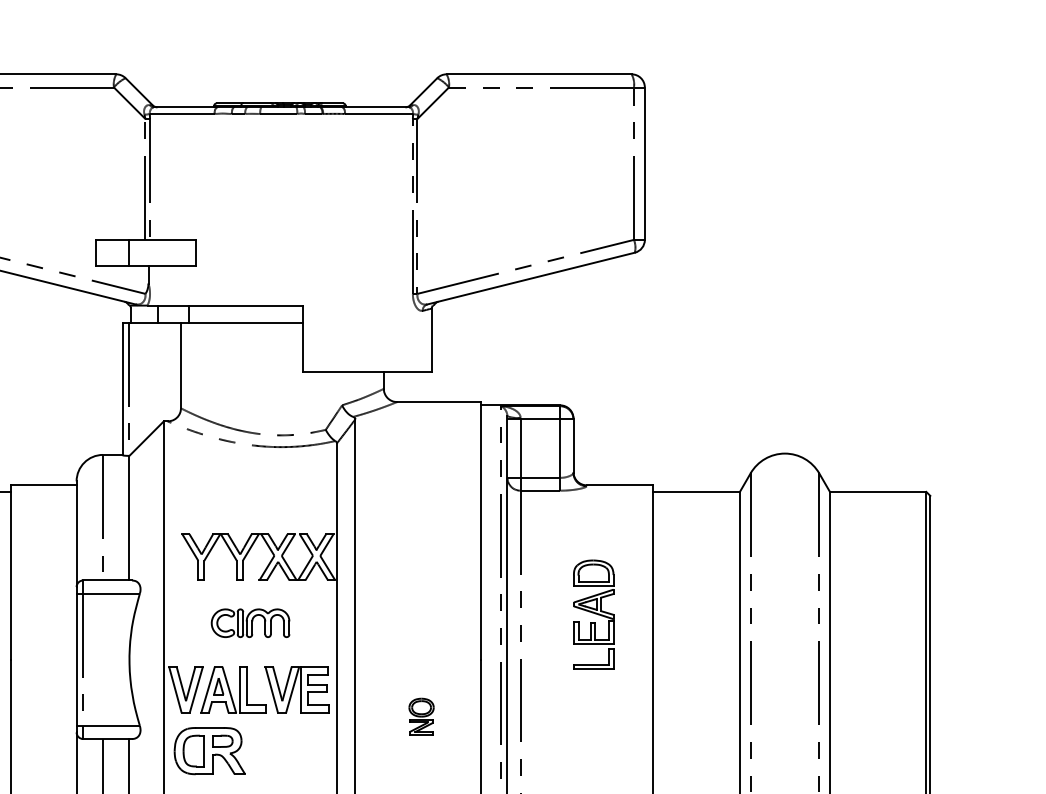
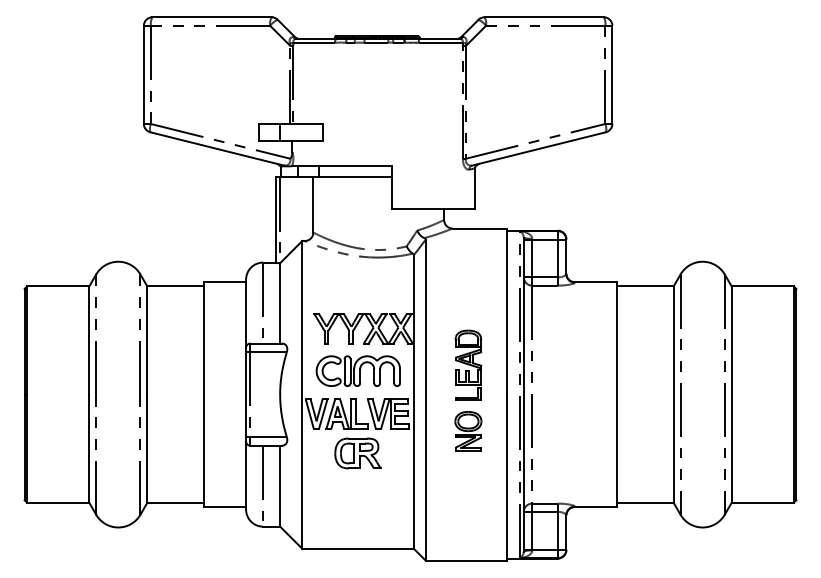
part: (593, 613) -> (468, 364), moved
part: (249, 622) -> (357, 370), size x1.67
part: (421, 716) -> (468, 431), size x1.67
part: (209, 751) -> (357, 453), moved

